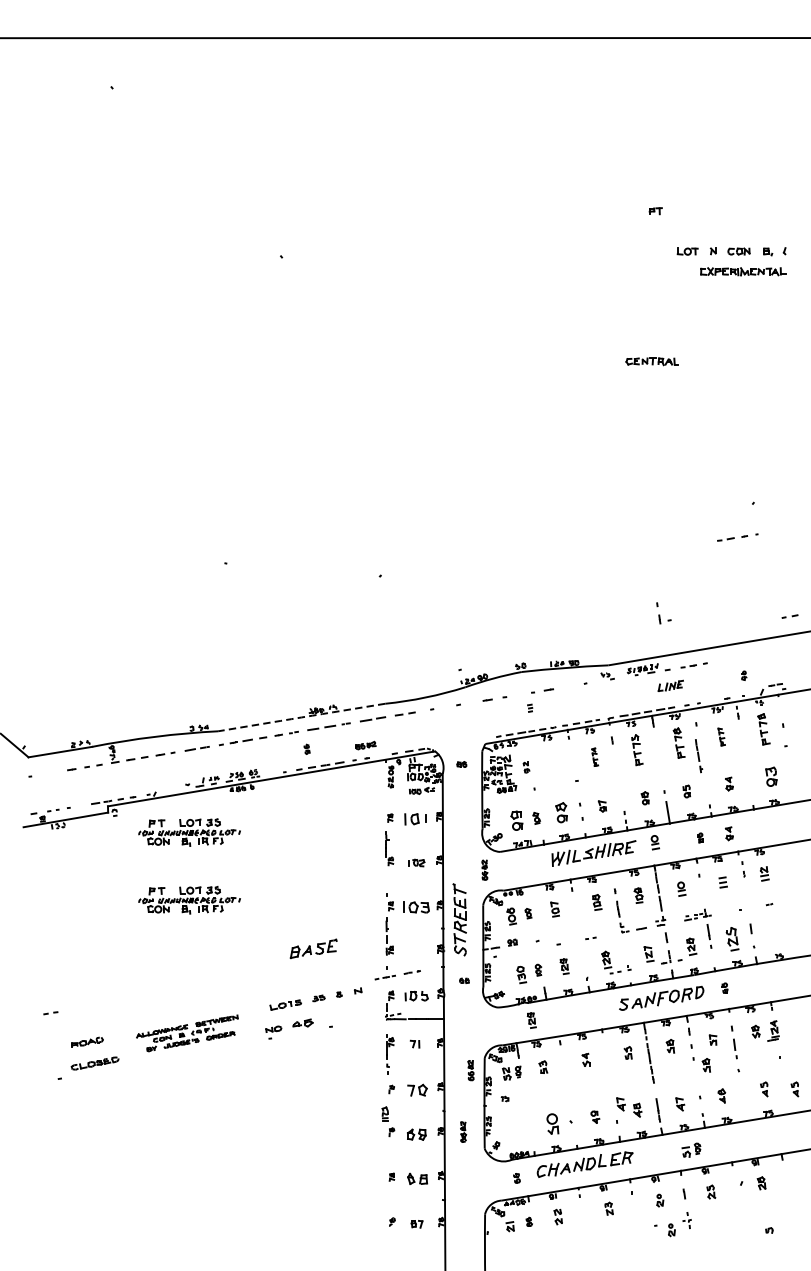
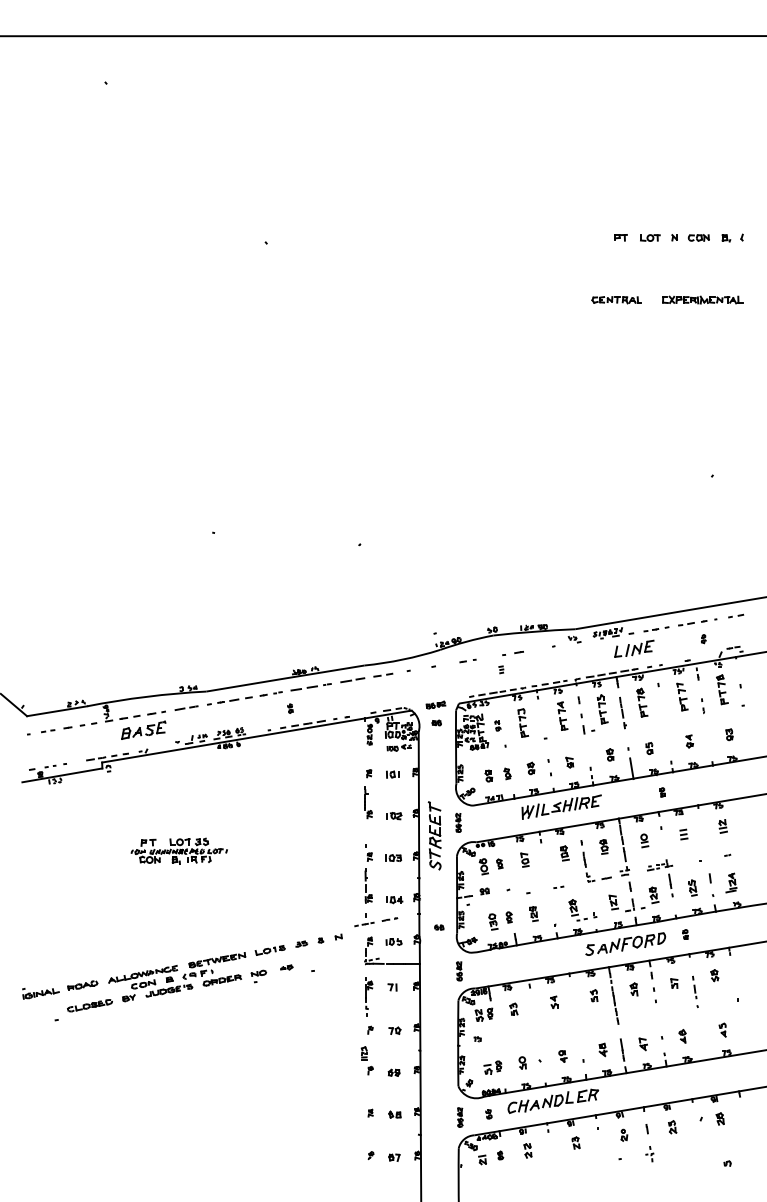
part: (655, 210) -> (620, 237), moved
part: (742, 271) -> (702, 299), moved
part: (651, 362) -> (616, 300), moved
part: (737, 537) -> (697, 622), moved
part: (663, 612) -> (587, 723), moved
part: (790, 615) -> (736, 615), moved
part: (670, 685) -> (634, 648), size x1.67
part: (494, 698) -> (467, 660), size x0.71
arc: (301, 717) -> (285, 678), dashed -> solid
part: (721, 736) -> (682, 696), size x1.67
part: (365, 744) -> (435, 704), moved
part: (698, 755) -> (622, 712), moved
part: (594, 756) -> (562, 715), size x1.67
part: (553, 763) -> (523, 722), added
part: (771, 776) -> (729, 734), size x0.62
part: (560, 812) -> (530, 768), size x0.62
part: (415, 818) -> (392, 774), size x0.62
part: (516, 820) -> (488, 775), size x0.62
part: (188, 831) -> (178, 786), removed
part: (729, 833) -> (689, 788), removed
part: (655, 842) -> (619, 796), removed
part: (742, 869) -> (702, 706), moved
part: (416, 906) -> (393, 857), size x0.62
part: (459, 919) -> (434, 835), moved
part: (732, 938) -> (692, 887), size x0.71
part: (313, 948) -> (143, 729), moved
part: (417, 952) -> (394, 900), added
part: (416, 995) -> (393, 941), size x0.71
part: (51, 1013) -> (48, 731), moved
part: (531, 1020) -> (502, 965), removed
part: (302, 1023) -> (286, 967), size x0.62
part: (773, 1030) -> (731, 882), moved
part: (187, 1033) -> (177, 977), size x1.43
part: (735, 1048) -> (695, 991), size x0.71
part: (42, 1050) -> (40, 993), added
part: (705, 1065) -> (667, 1007), removed
part: (471, 1070) -> (459, 971), moved
part: (794, 1088) -> (751, 1029), removed
part: (417, 1089) -> (394, 1030), size x0.62
part: (620, 1104) -> (586, 1044), removed
part: (552, 1123) -> (522, 1062), size x0.62
part: (463, 1132) -> (460, 1117), moved
part: (416, 1134) -> (393, 1072), size x0.62
part: (691, 1150) -> (492, 1067), moved
part: (417, 1178) -> (394, 1114), size x0.62
part: (672, 1229) -> (635, 1162), removed

